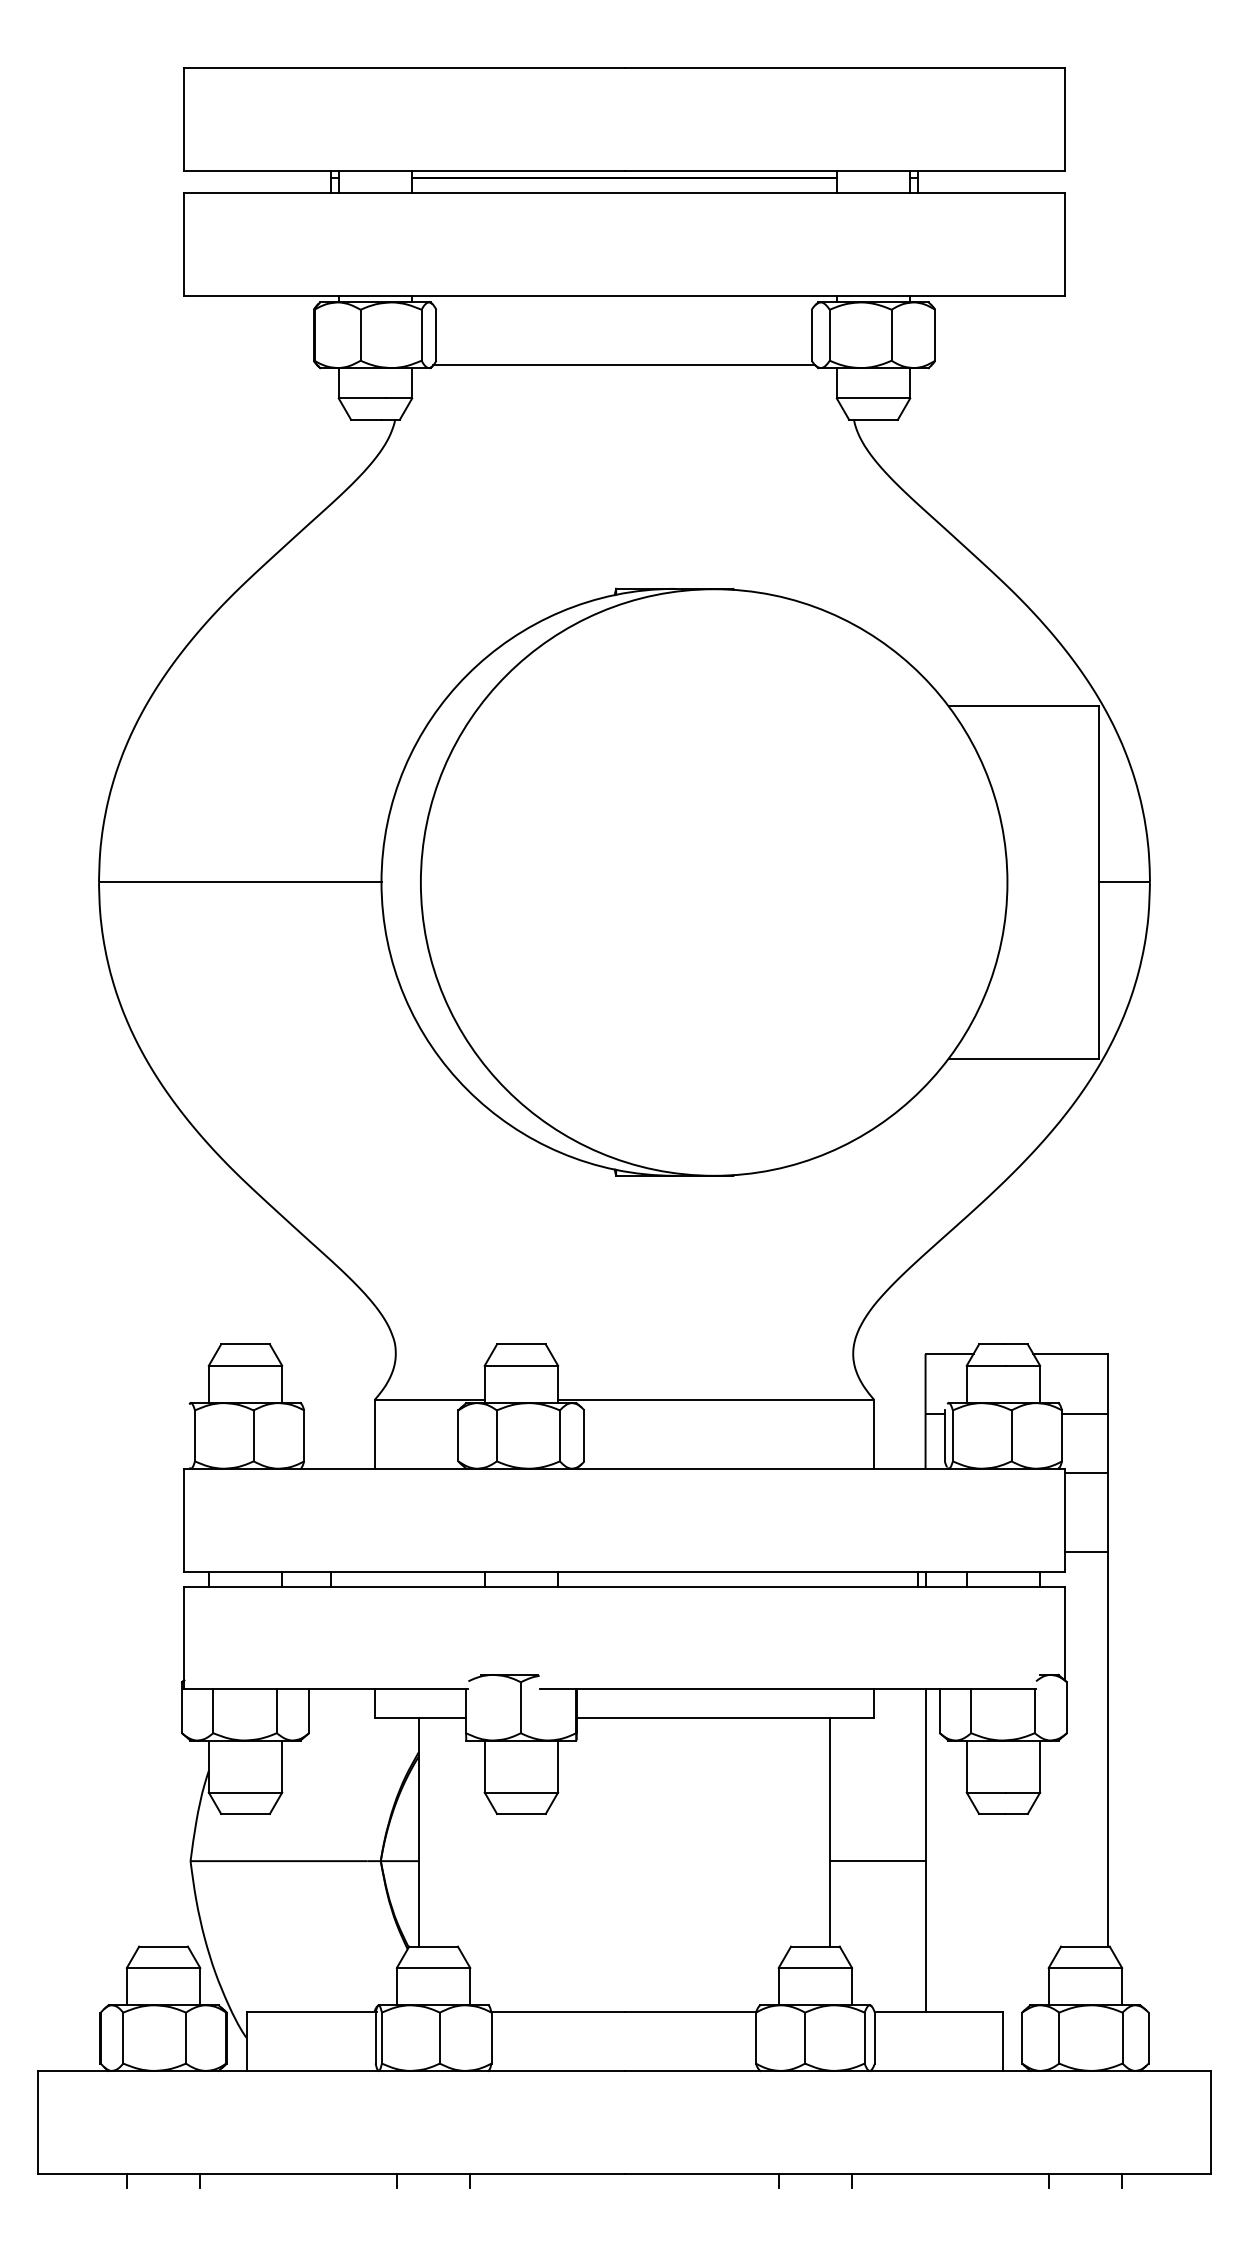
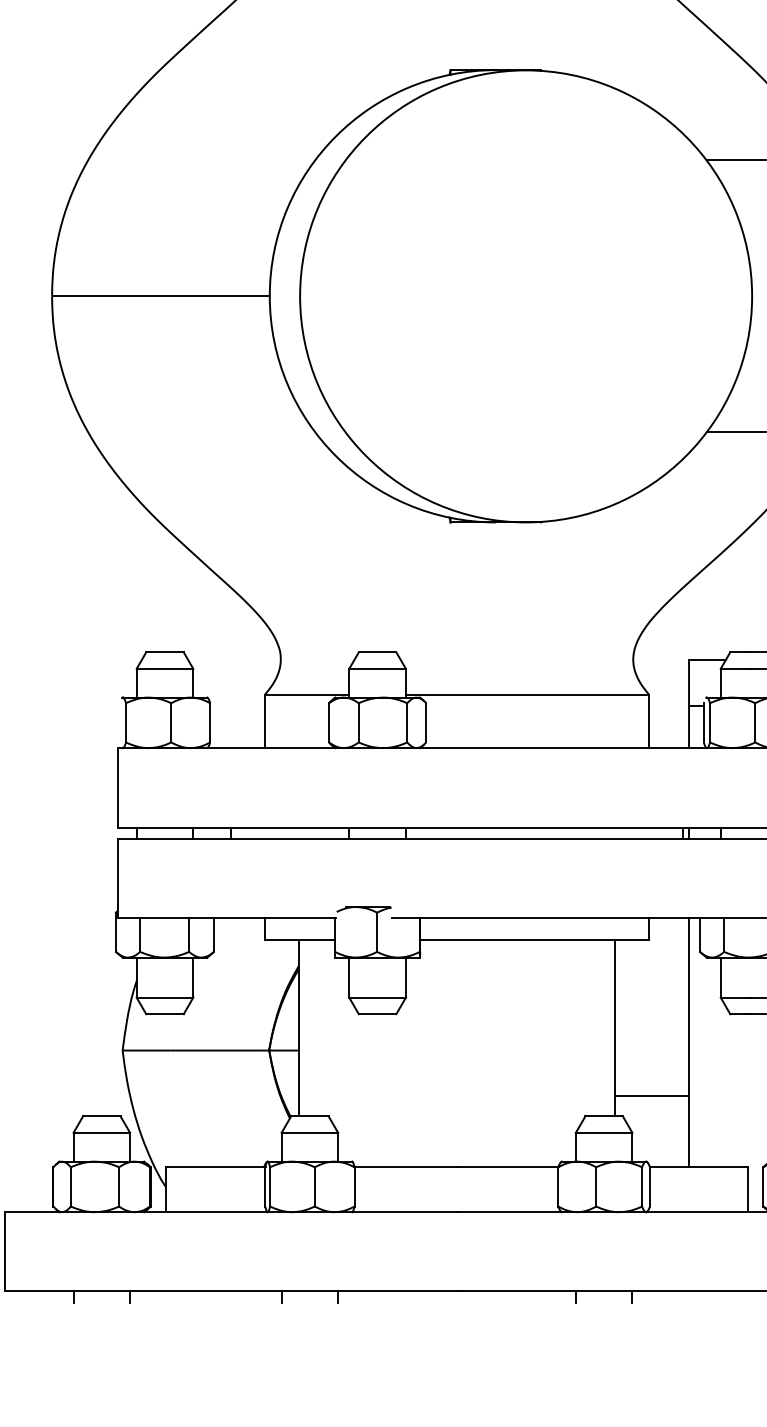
line: (877, 1861) -> (651, 1096), moved

